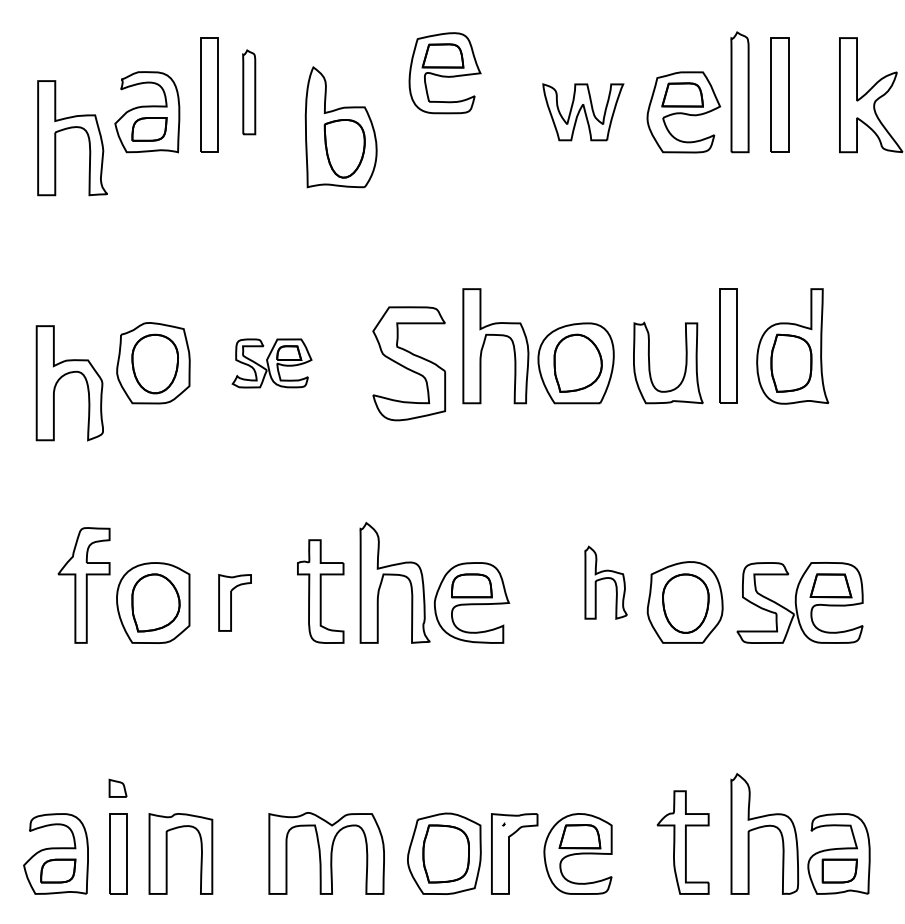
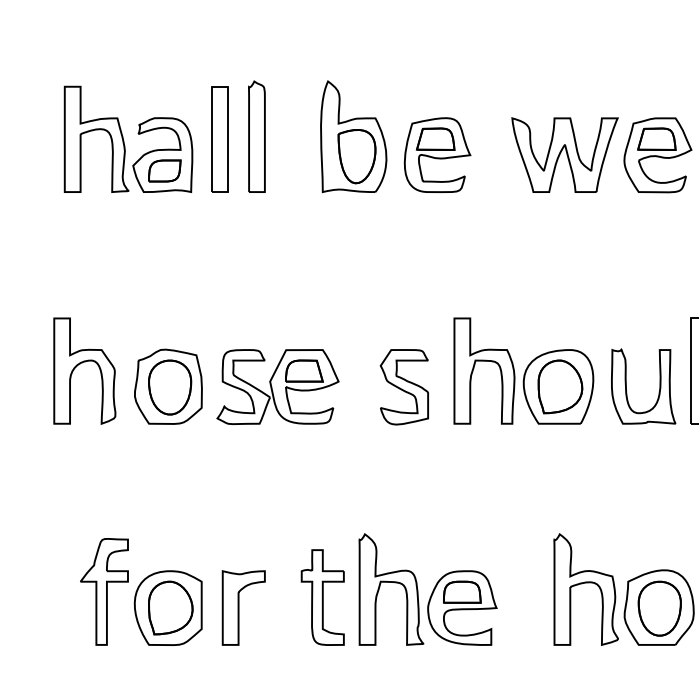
part: (444, 73) -> (437, 155), moved
part: (248, 92) -> (256, 136), size x1.43
part: (583, 112) -> (565, 155), size x1.43
part: (340, 127) -> (353, 136), moved
part: (68, 129) -> (92, 131), moved
part: (271, 363) -> (277, 387), size x1.67
part: (408, 363) -> (403, 387), size x0.71
part: (64, 376) -> (79, 364), moved
part: (605, 582) -> (585, 589), size x1.67
part: (234, 602) -> (243, 607), size x1.43

